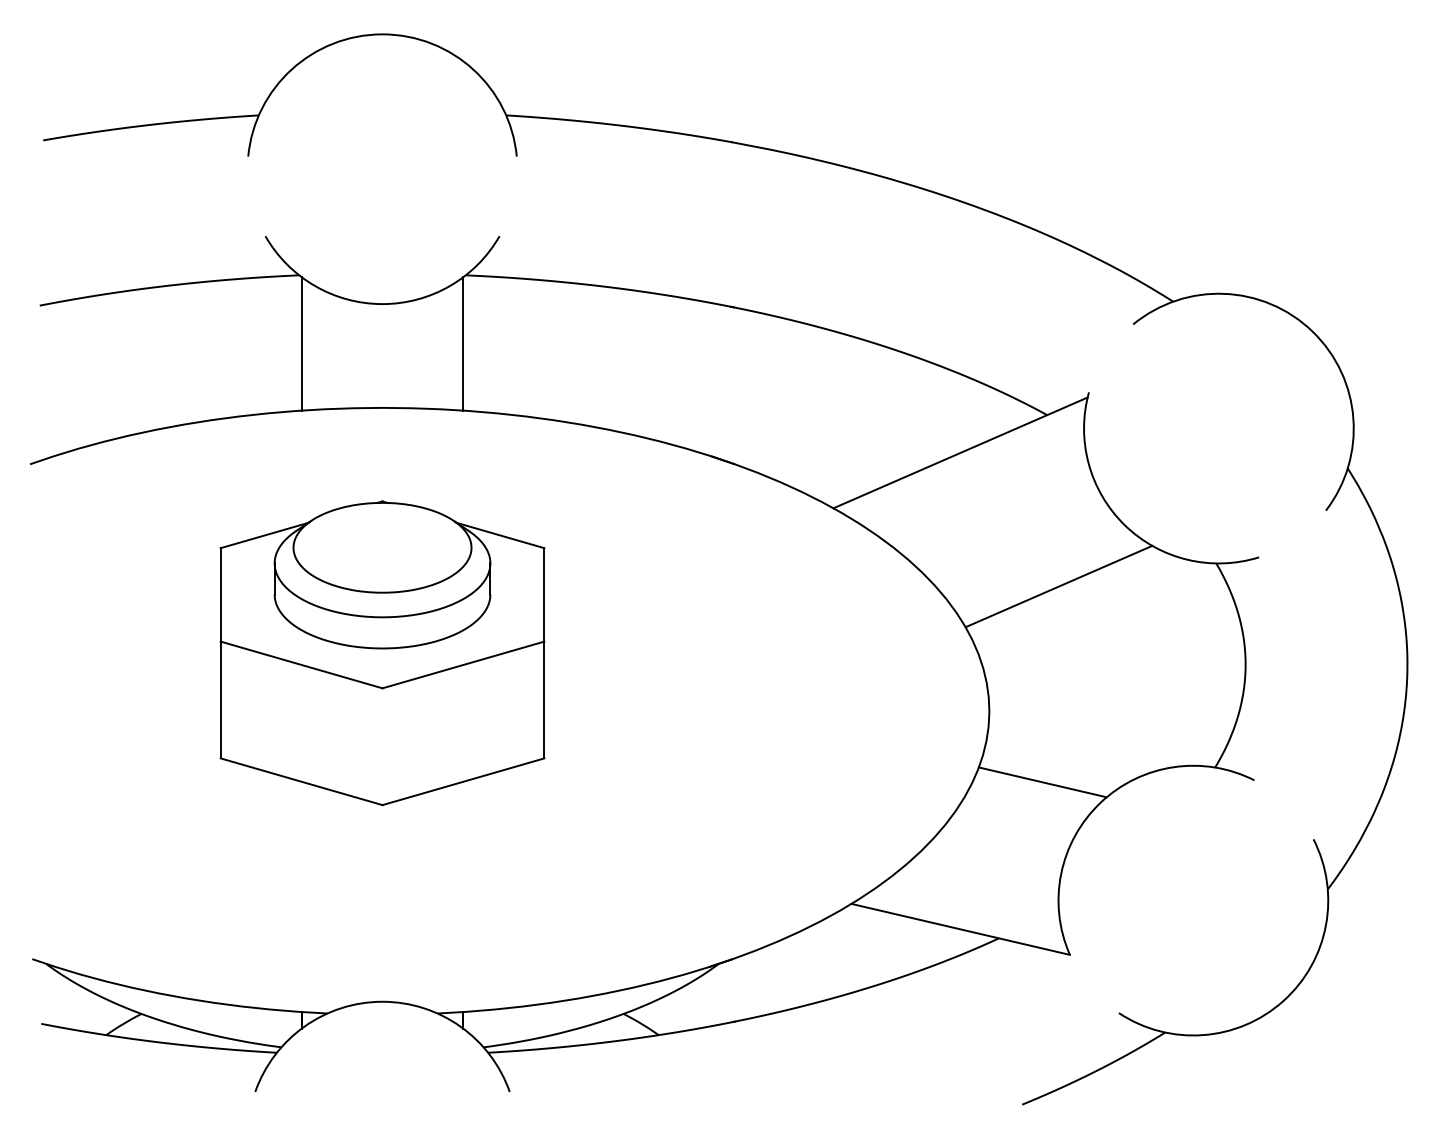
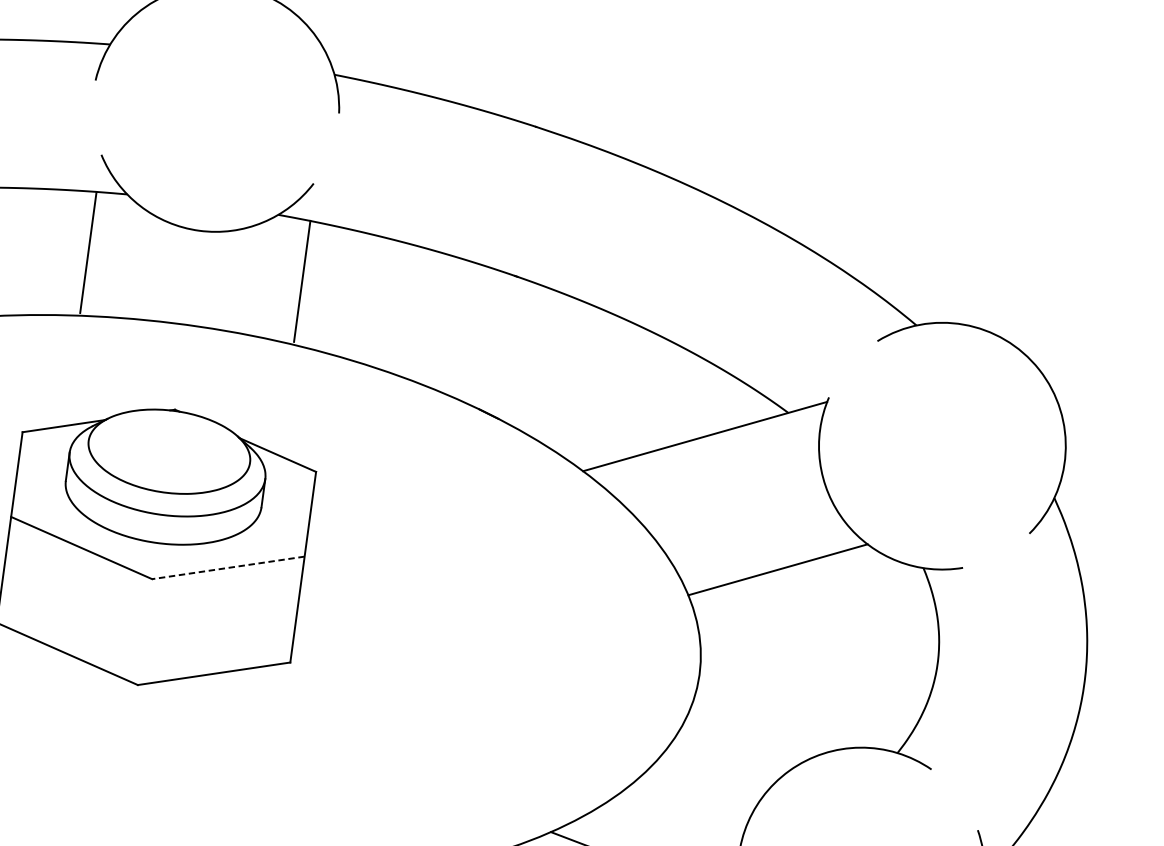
line: (301, 343) -> (88, 252), moved
line: (463, 343) -> (302, 281), moved
line: (462, 665) -> (227, 568), solid -> dashed
line: (1042, 782) -> (739, 745), removed

